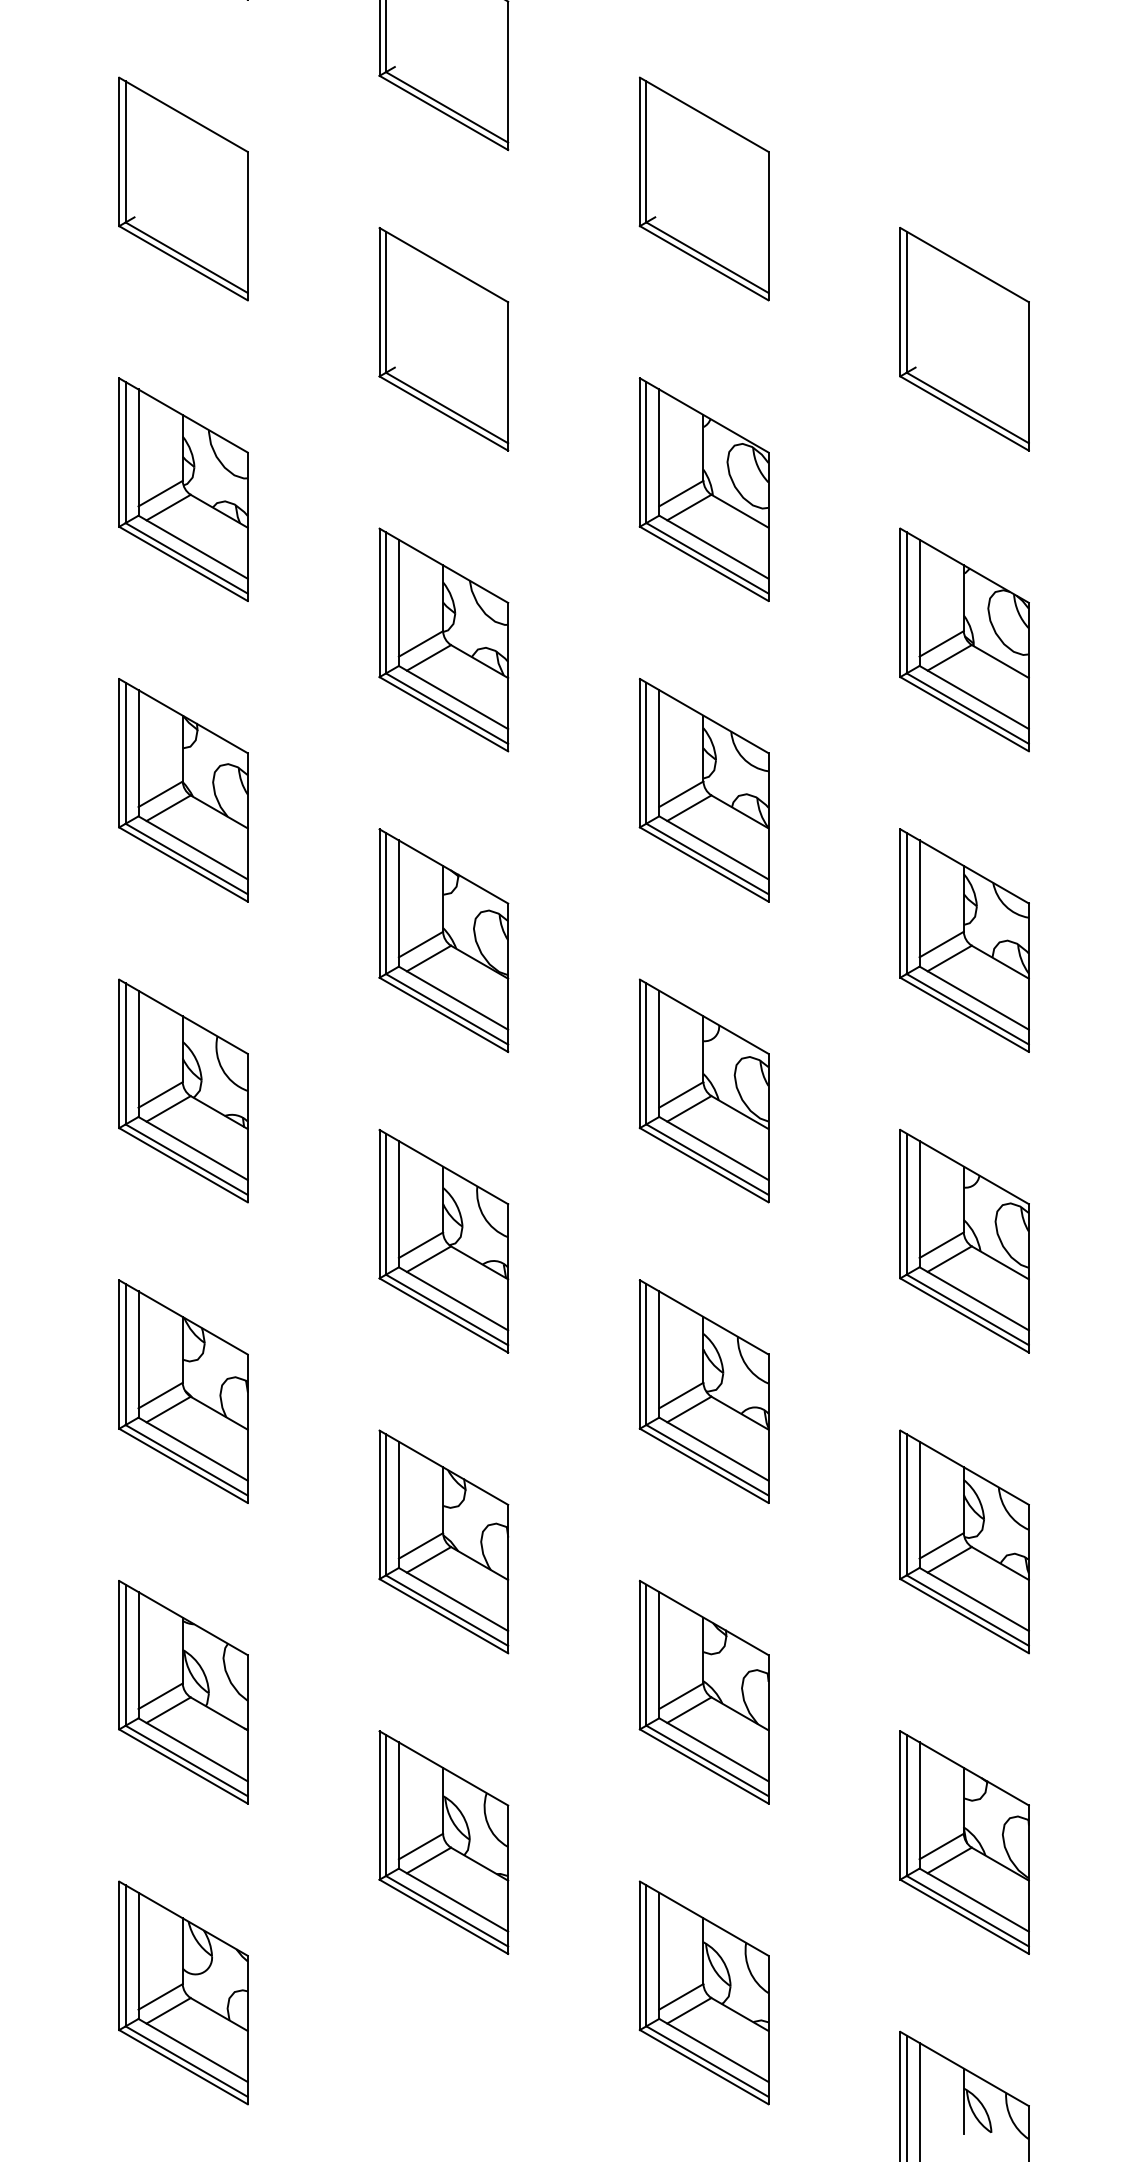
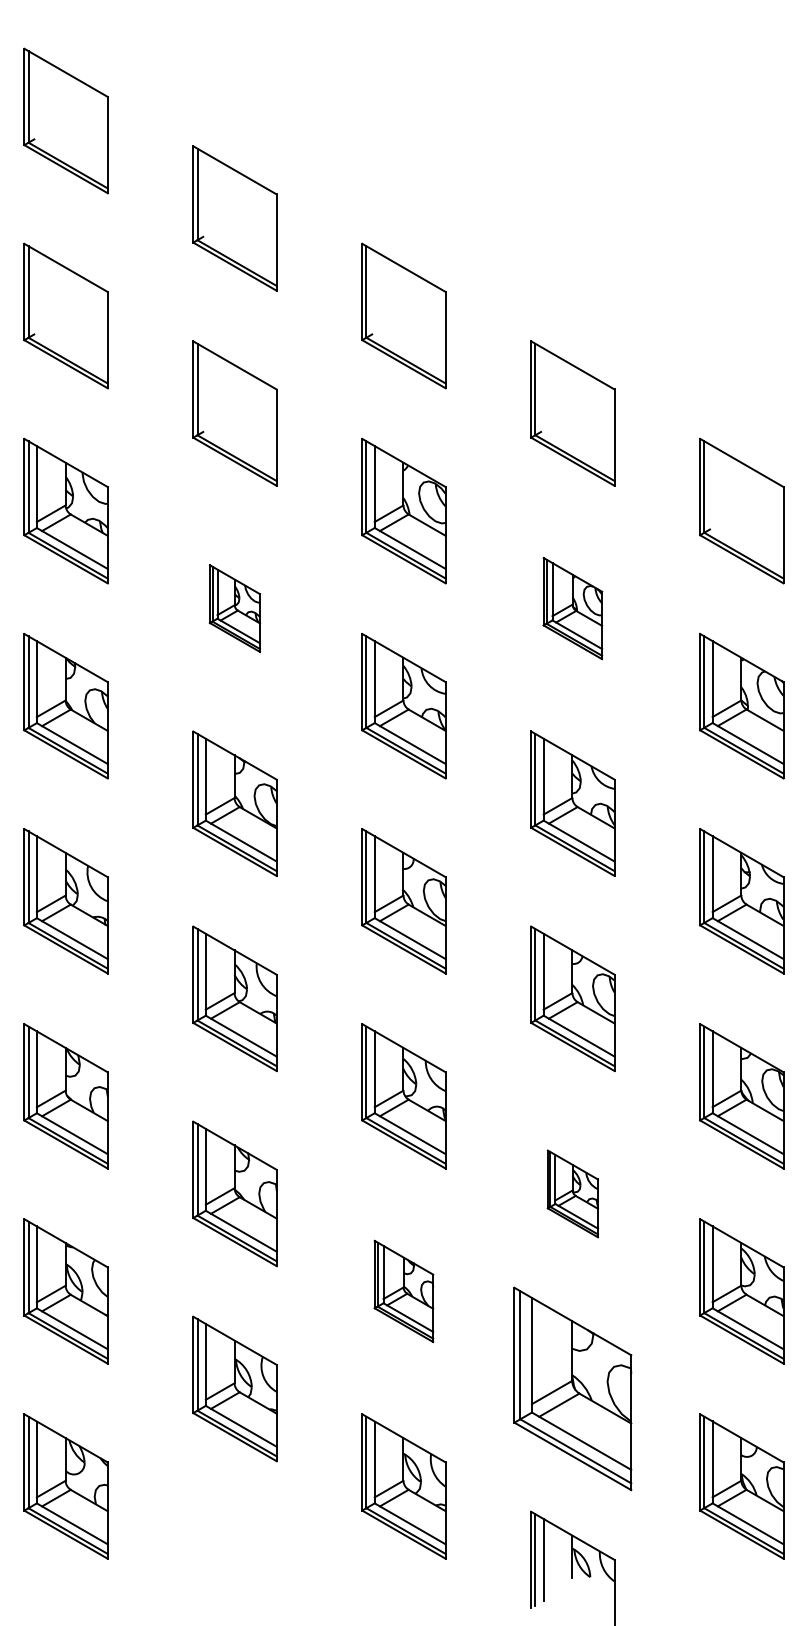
part: (443, 639) -> (234, 608), size x0.6
part: (963, 639) -> (572, 608), size x0.7
part: (963, 1541) -> (572, 1193), size x0.6
part: (703, 1692) -> (403, 1291), size x0.7
part: (963, 1841) -> (572, 1388), size x1.4

